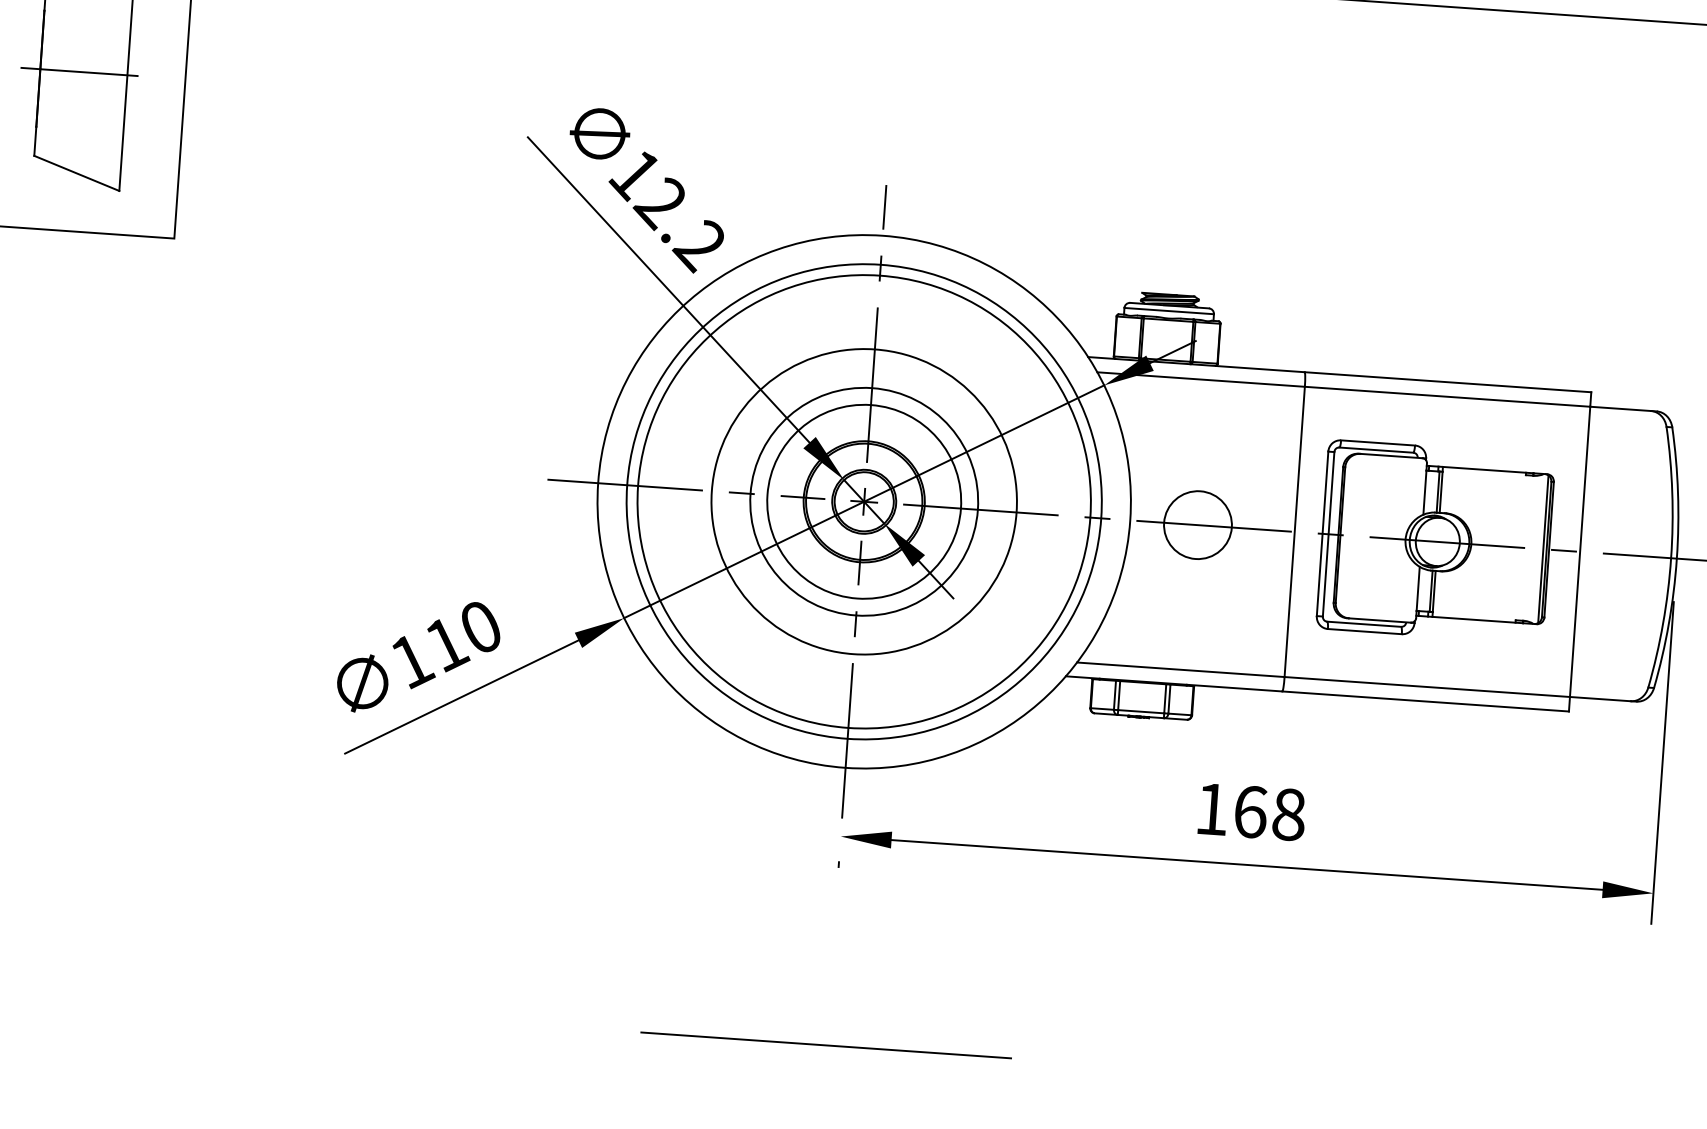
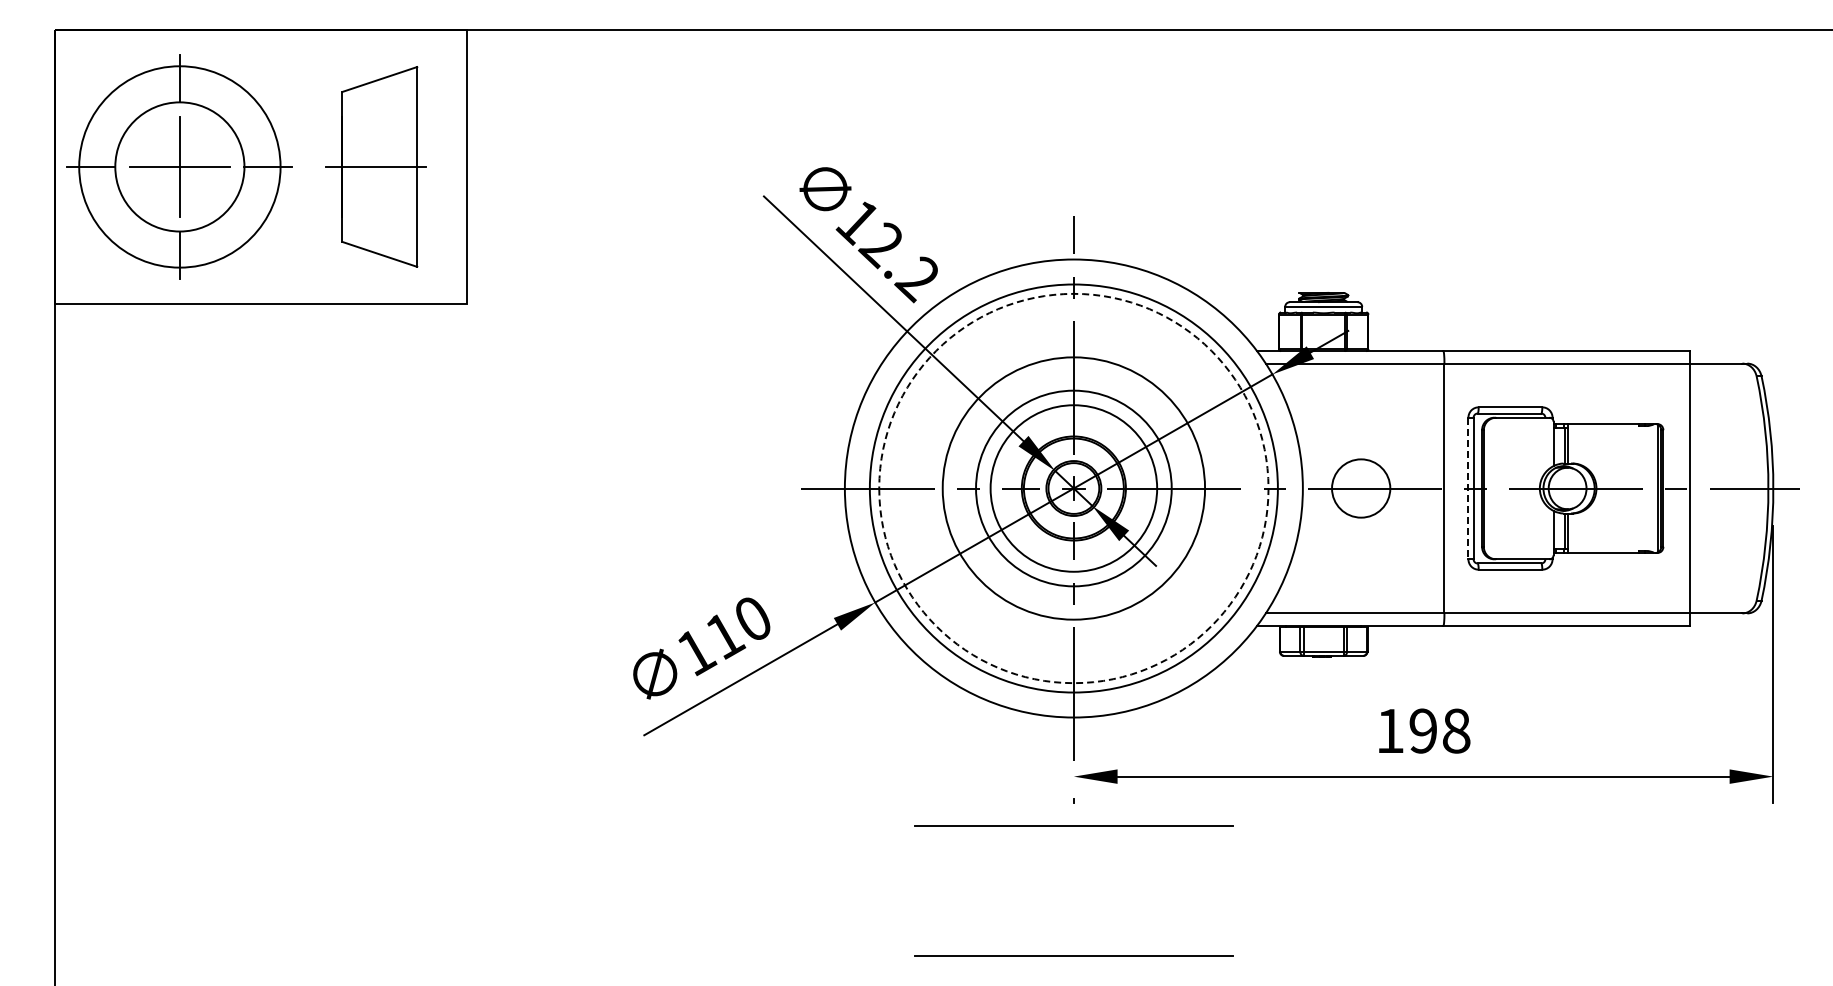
circle: (863, 501) -> (1073, 488), solid -> dashed
line: (1322, 533) -> (1468, 488), solid -> dashed
text: (1250, 811) -> (1423, 730), 168 -> 198
line: (836, 893) -> (1073, 825), added

